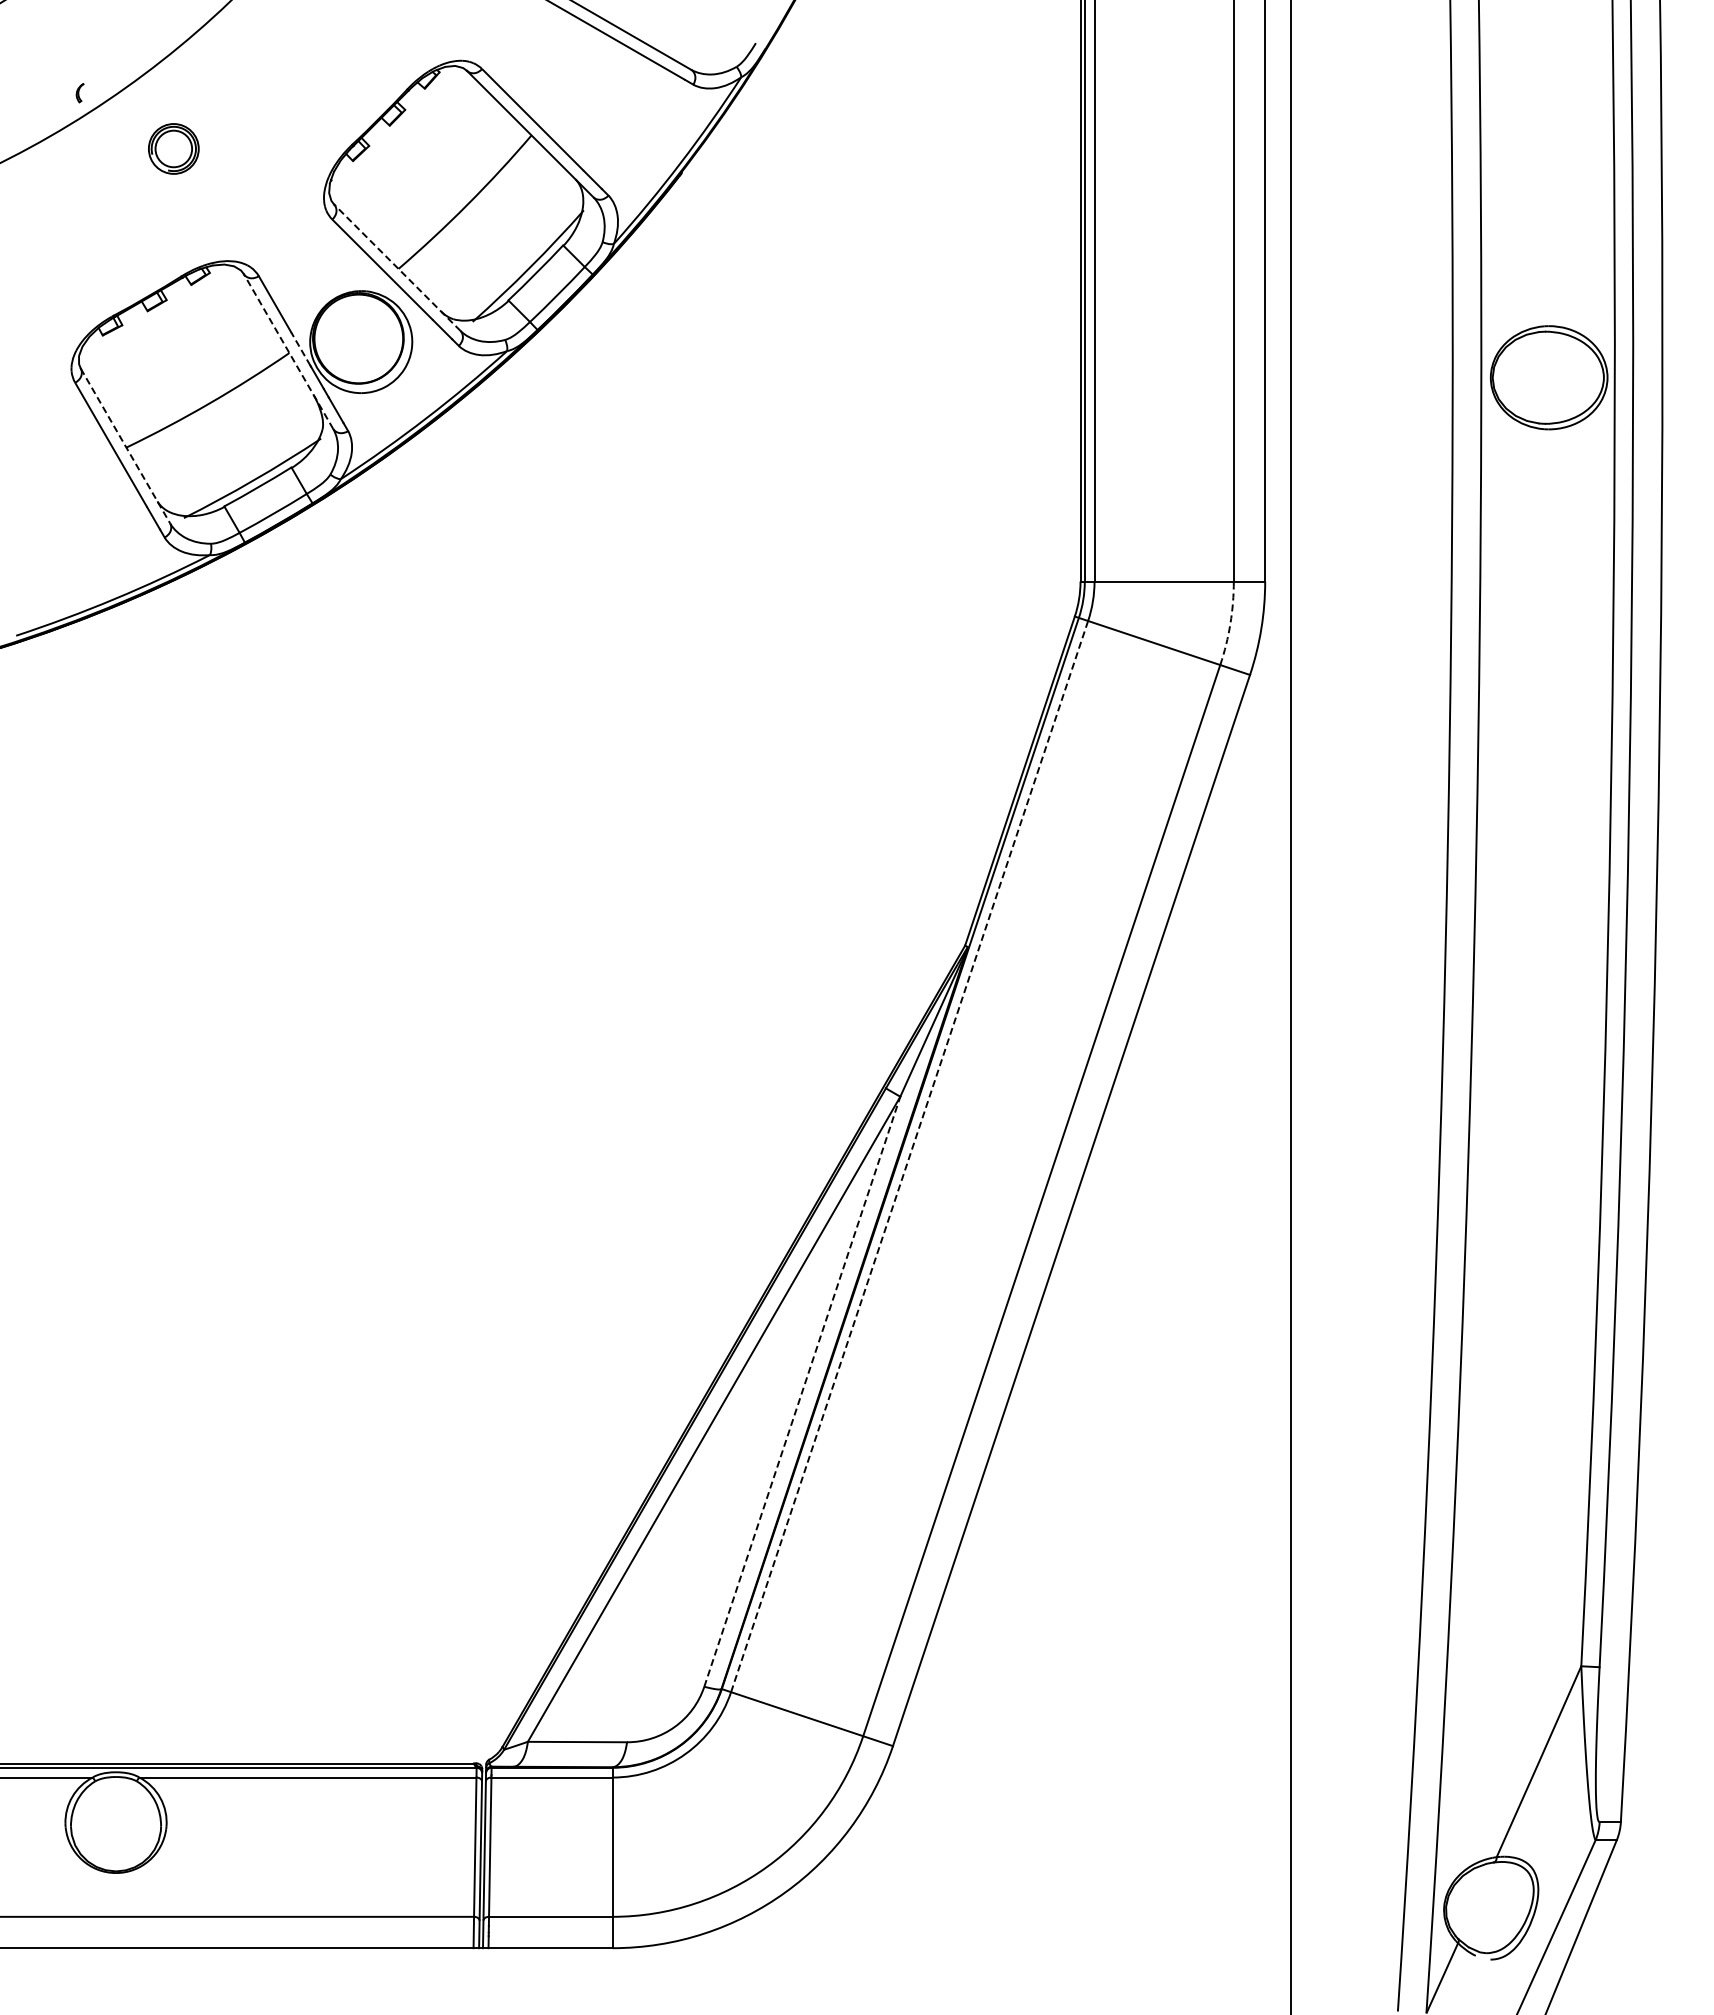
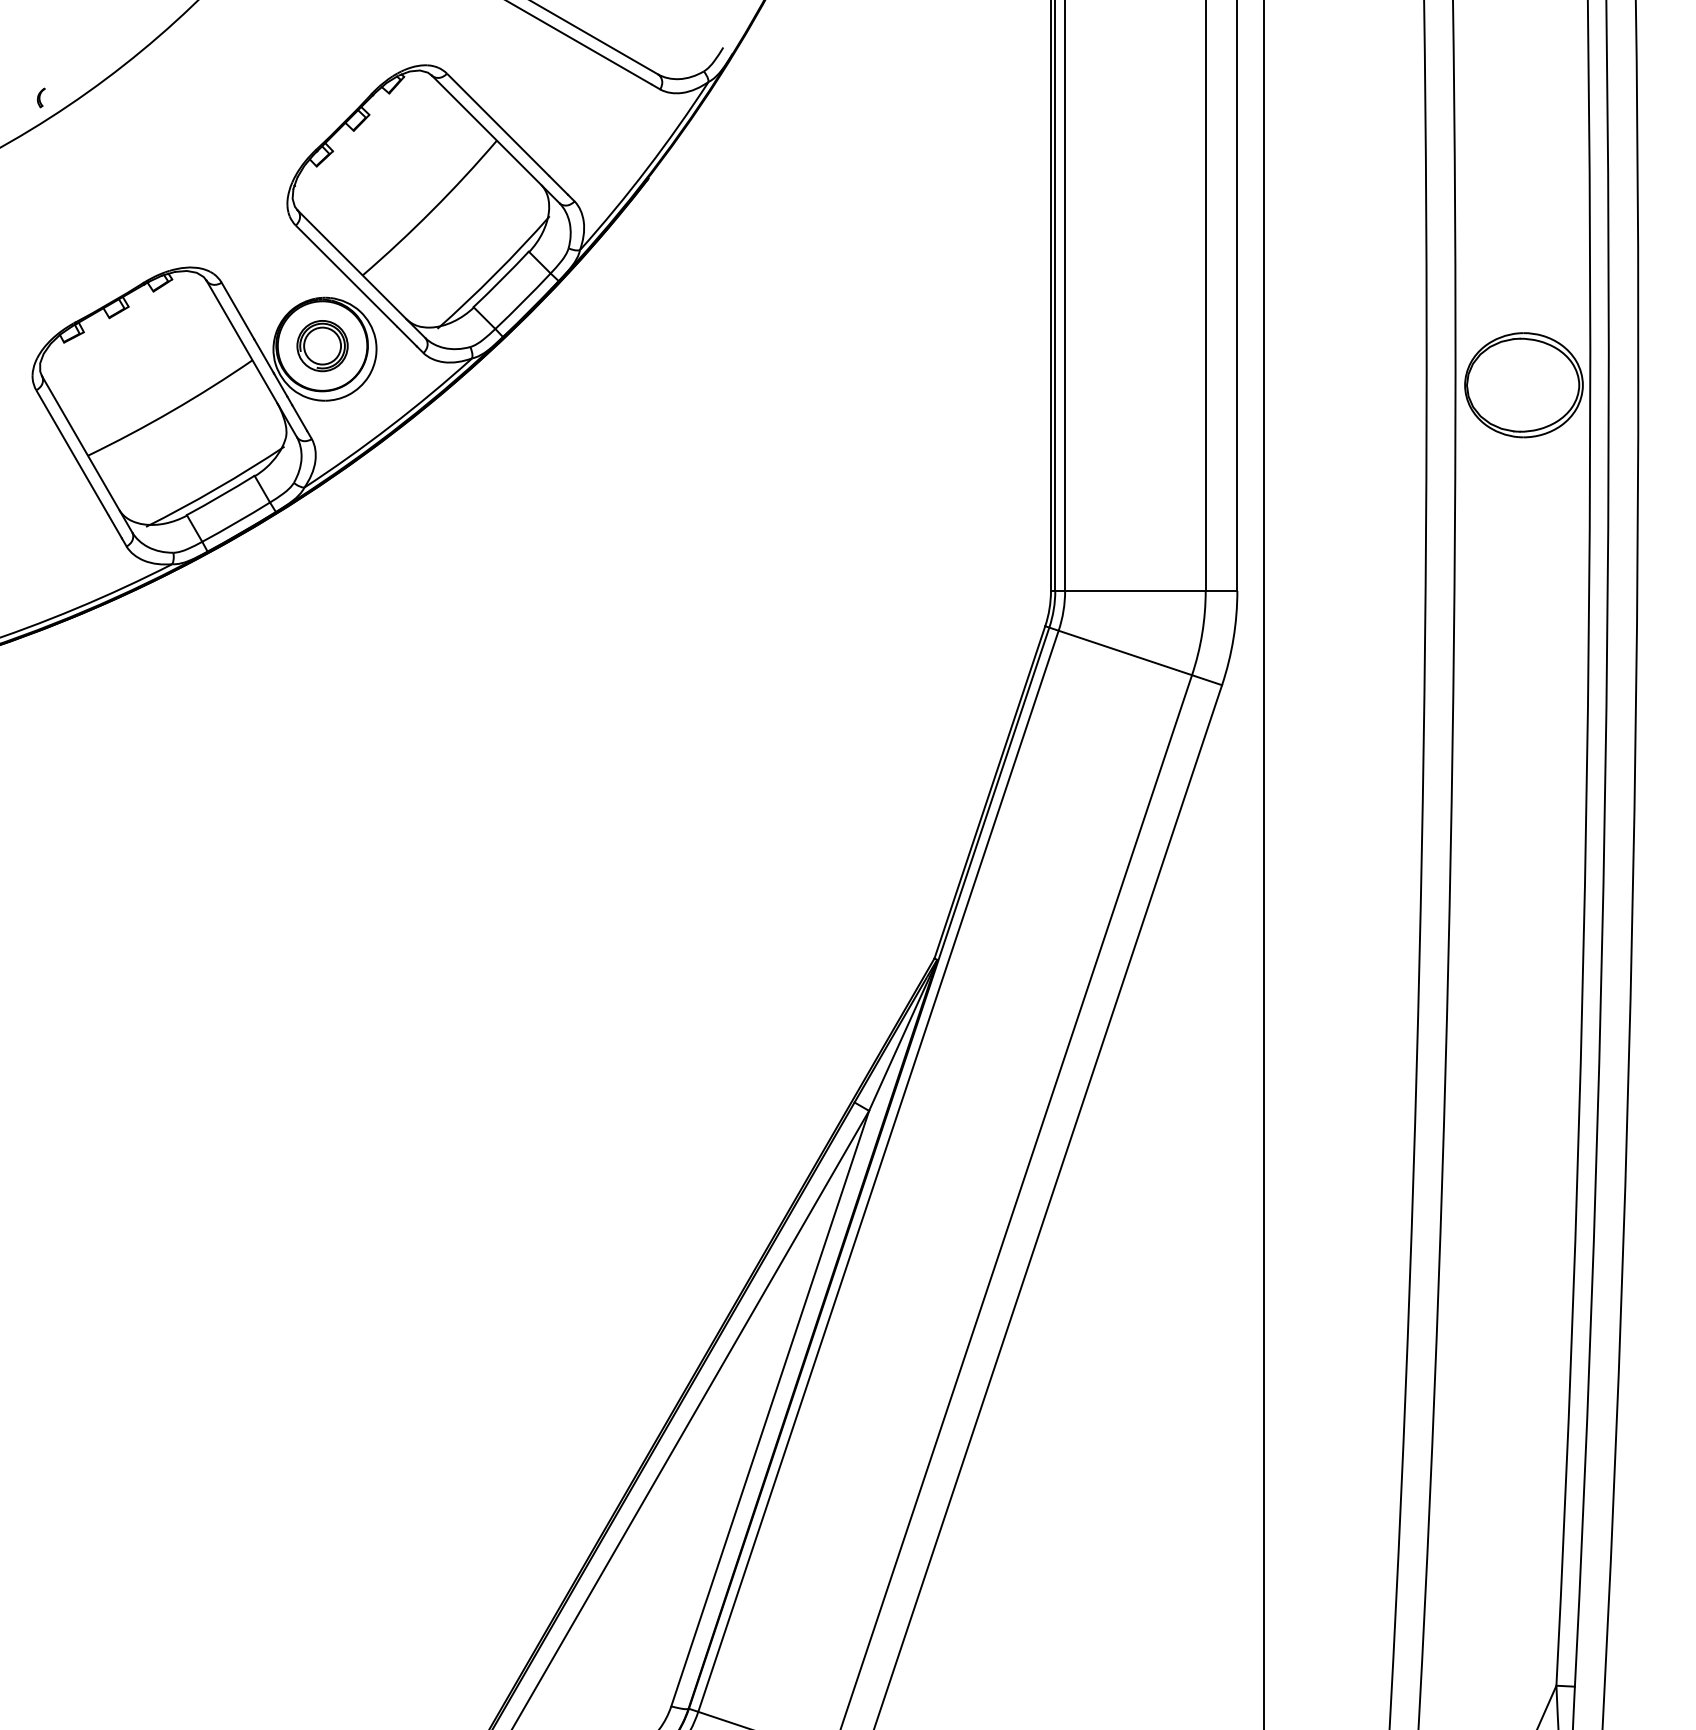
part: (173, 148) -> (322, 345), moved
line: (397, 267) -> (361, 273), dashed -> solid
line: (300, 348) -> (263, 355), dashed -> solid
line: (288, 351) -> (251, 358), dashed -> solid
line: (125, 446) -> (87, 454), dashed -> solid
arc: (1230, 623) -> (1202, 633), dashed -> solid
line: (909, 1156) -> (878, 1171), dashed -> solid
line: (802, 1391) -> (770, 1408), dashed -> solid

